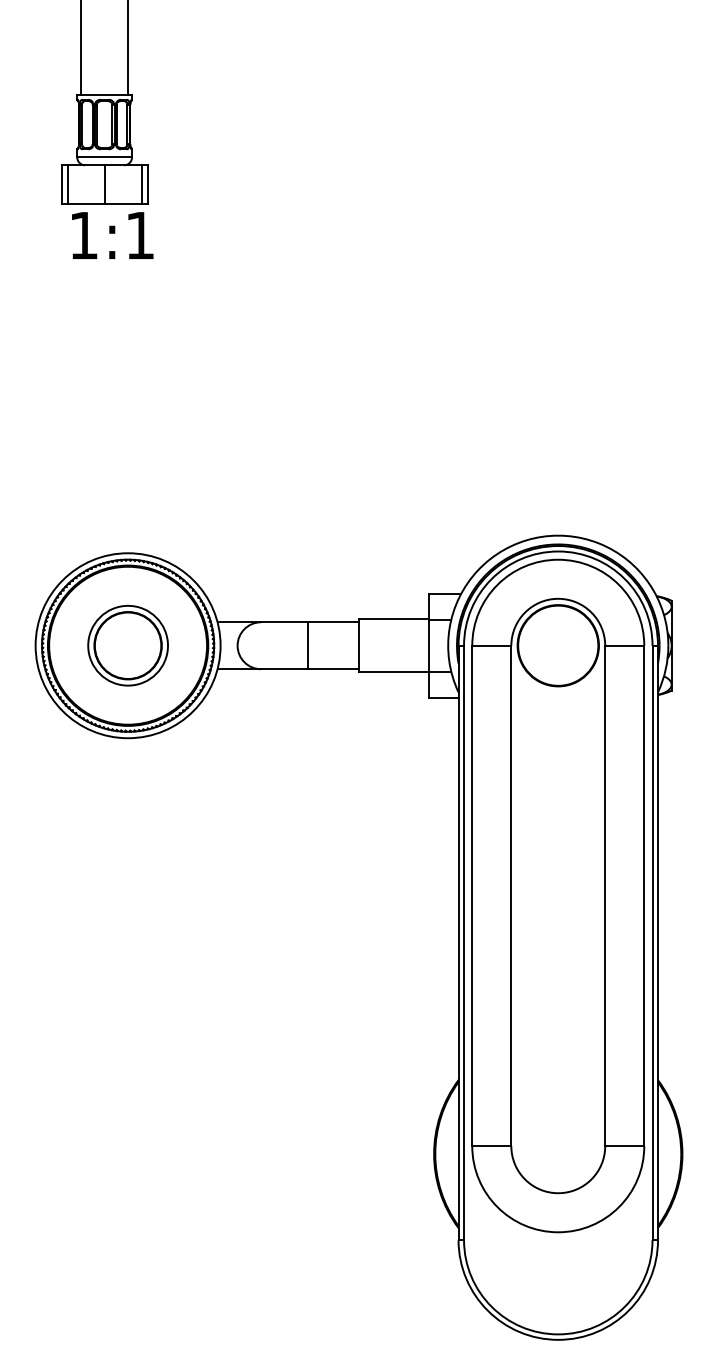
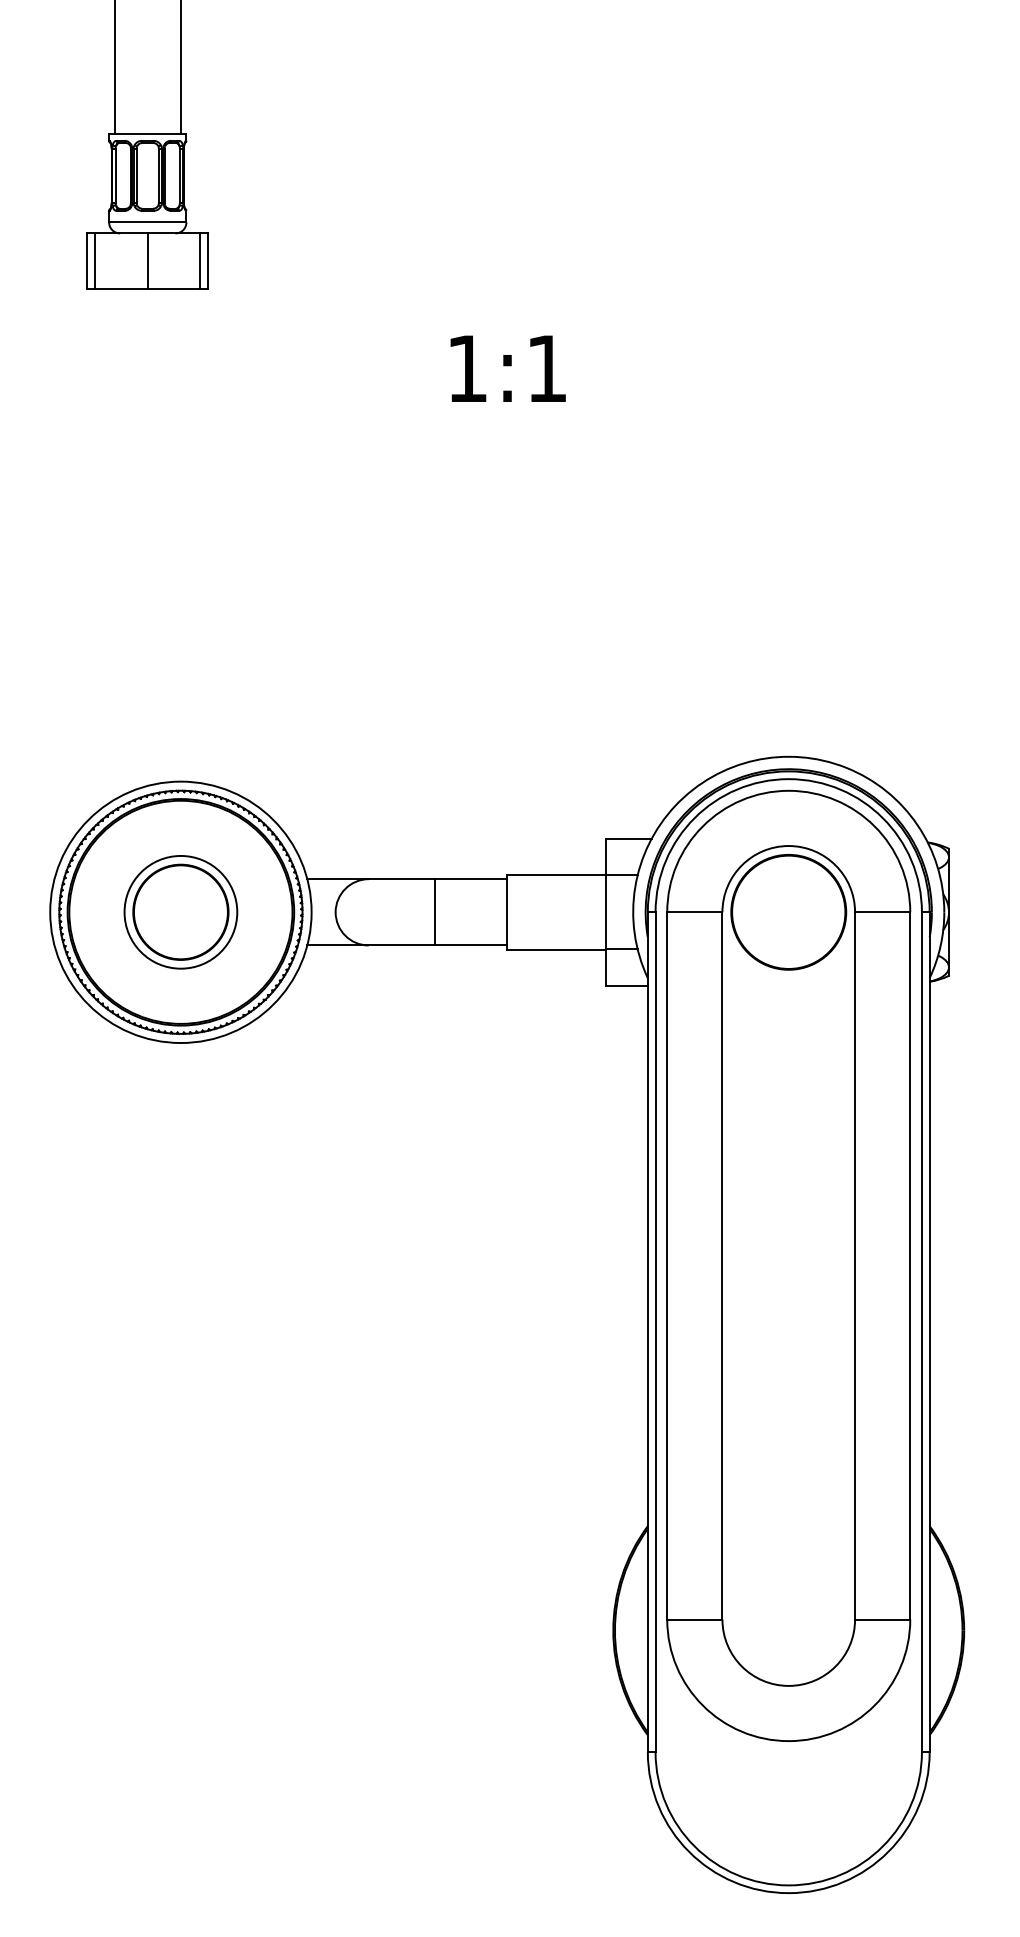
text: (112, 235) -> (507, 368), moved

